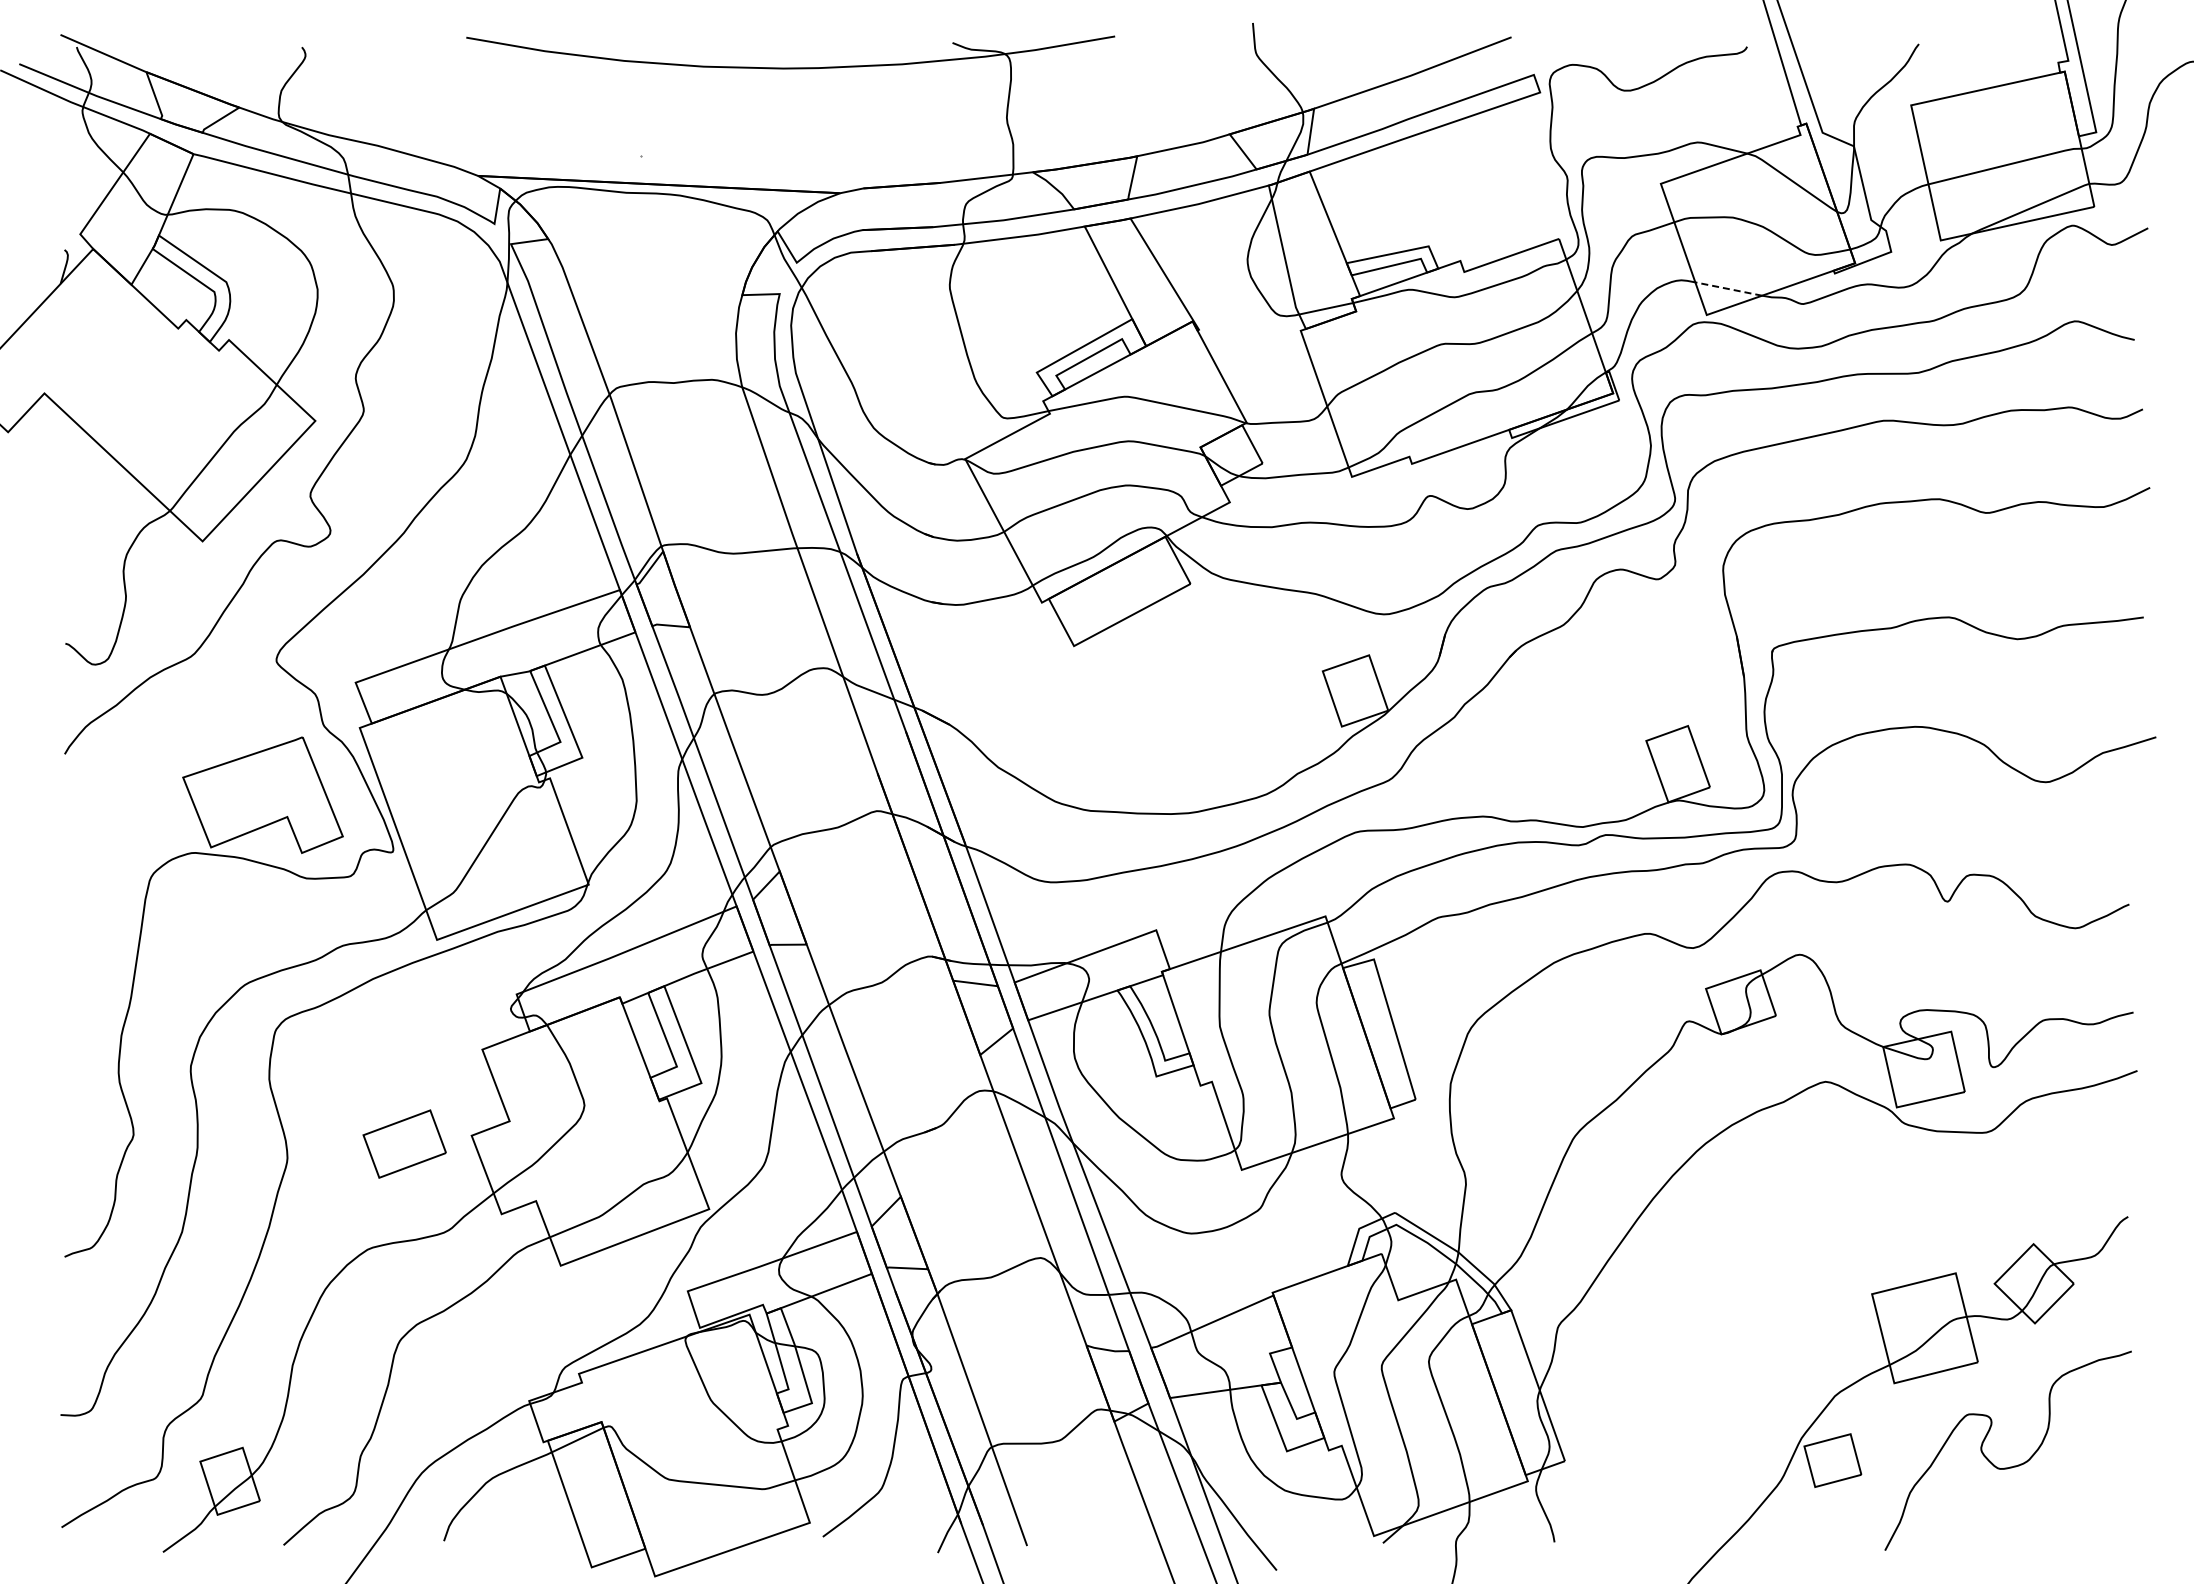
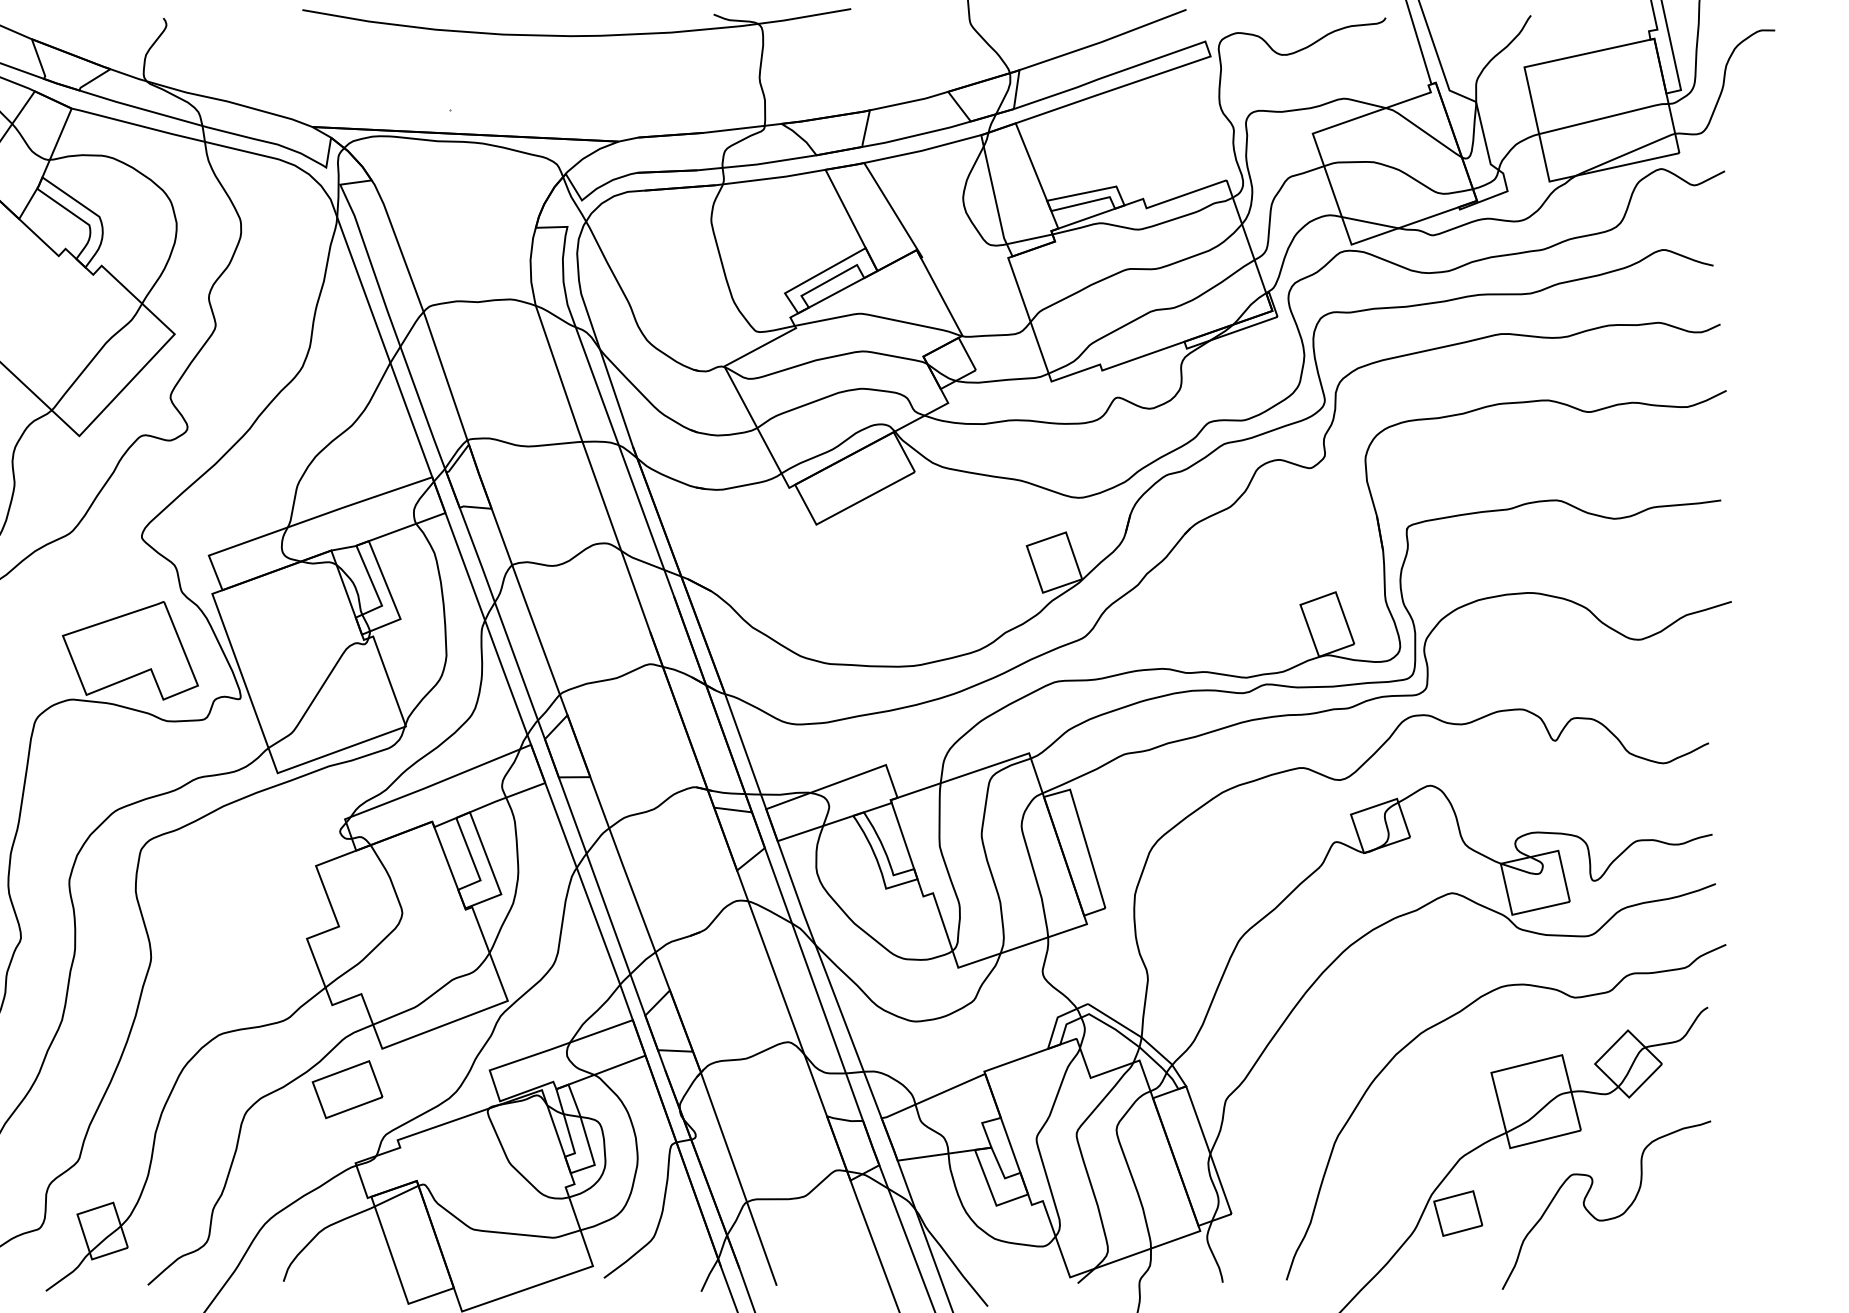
line: (1728, 288) -> (1369, 222), dashed -> solid
part: (404, 1143) -> (347, 1089), moved
curve: (1827, 1227) -> (1453, 1016), added

